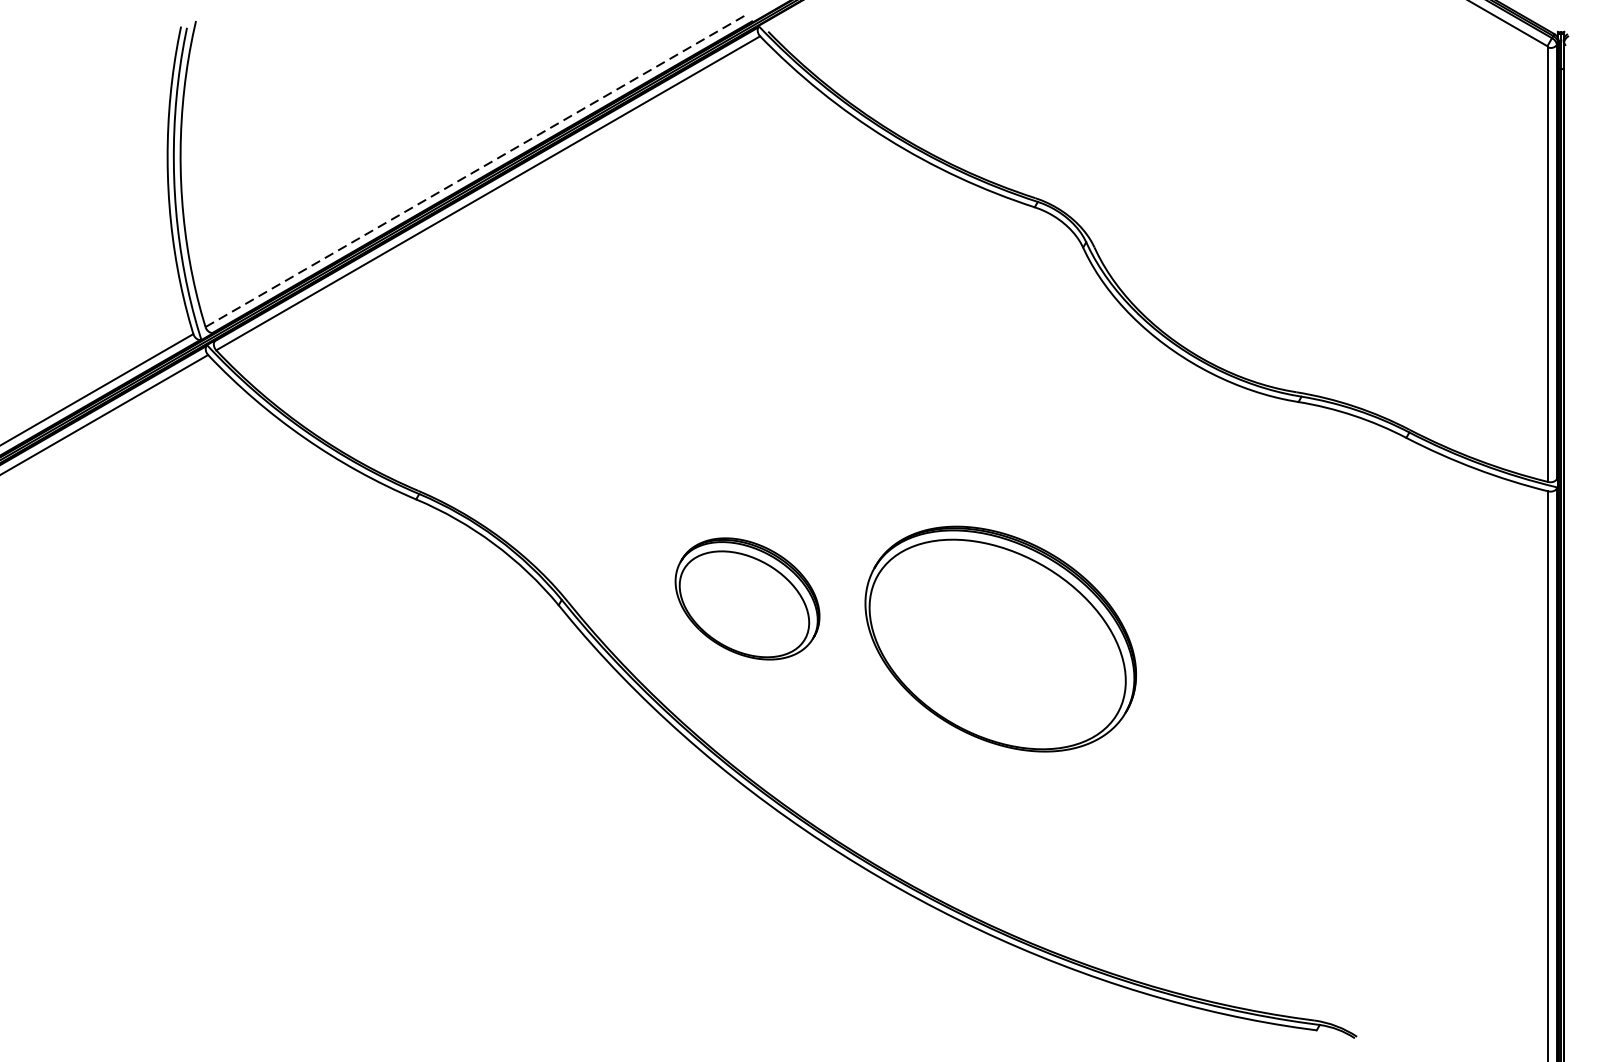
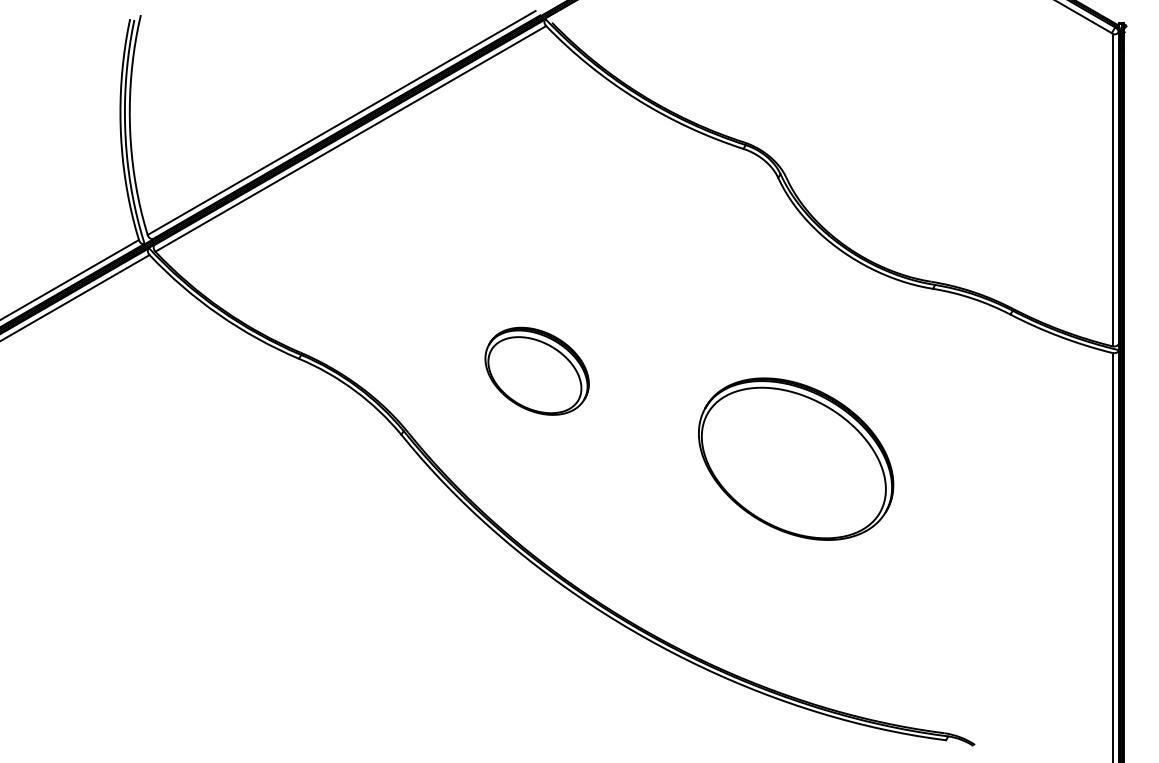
line: (475, 171) -> (341, 123), dashed -> solid
part: (746, 597) -> (536, 370), moved
part: (1001, 638) -> (796, 458), moved

